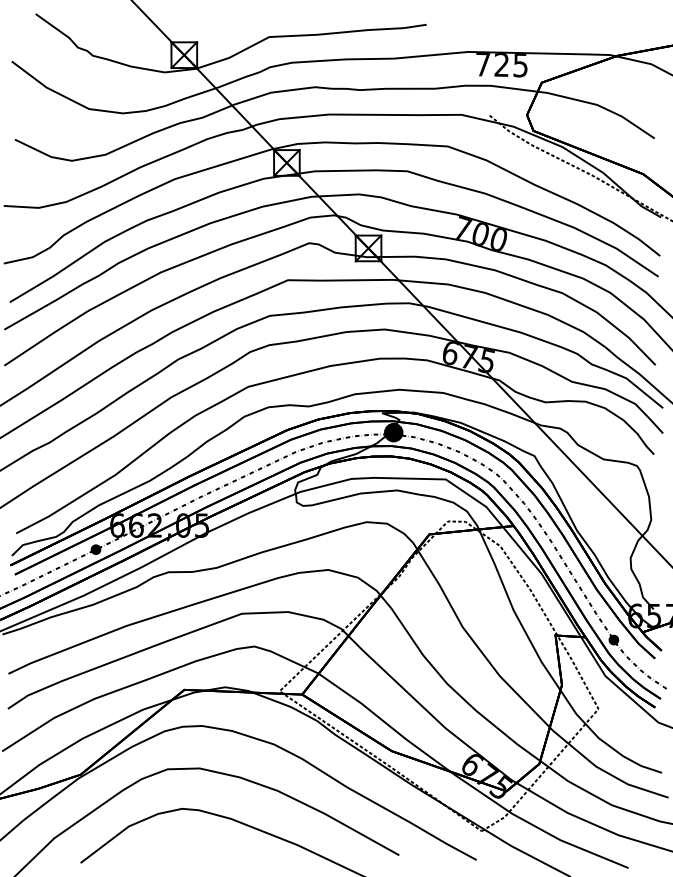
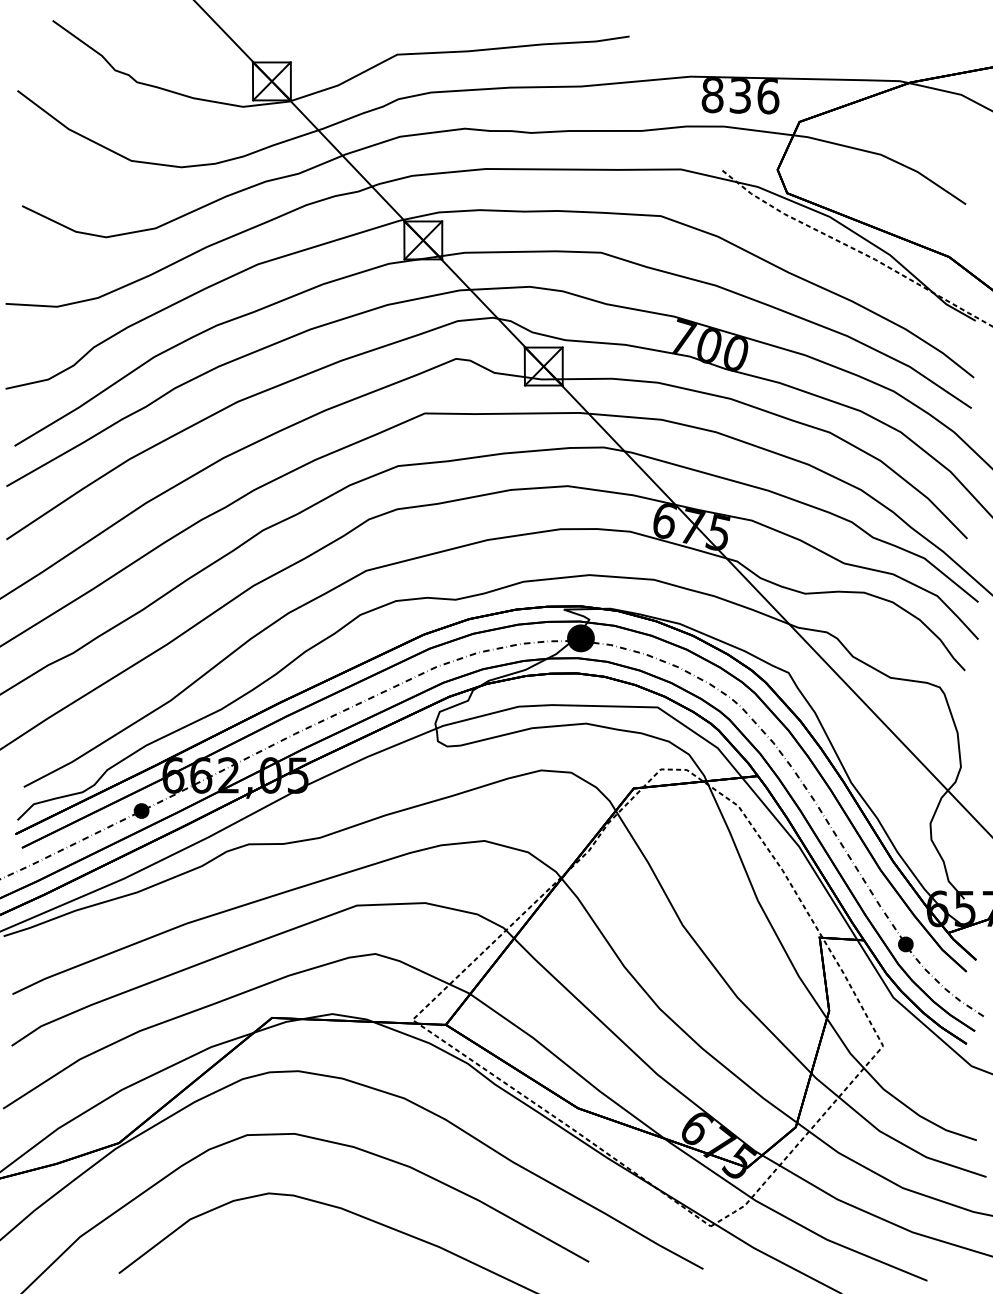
text: (501, 65) -> (739, 96), 725 -> 836

